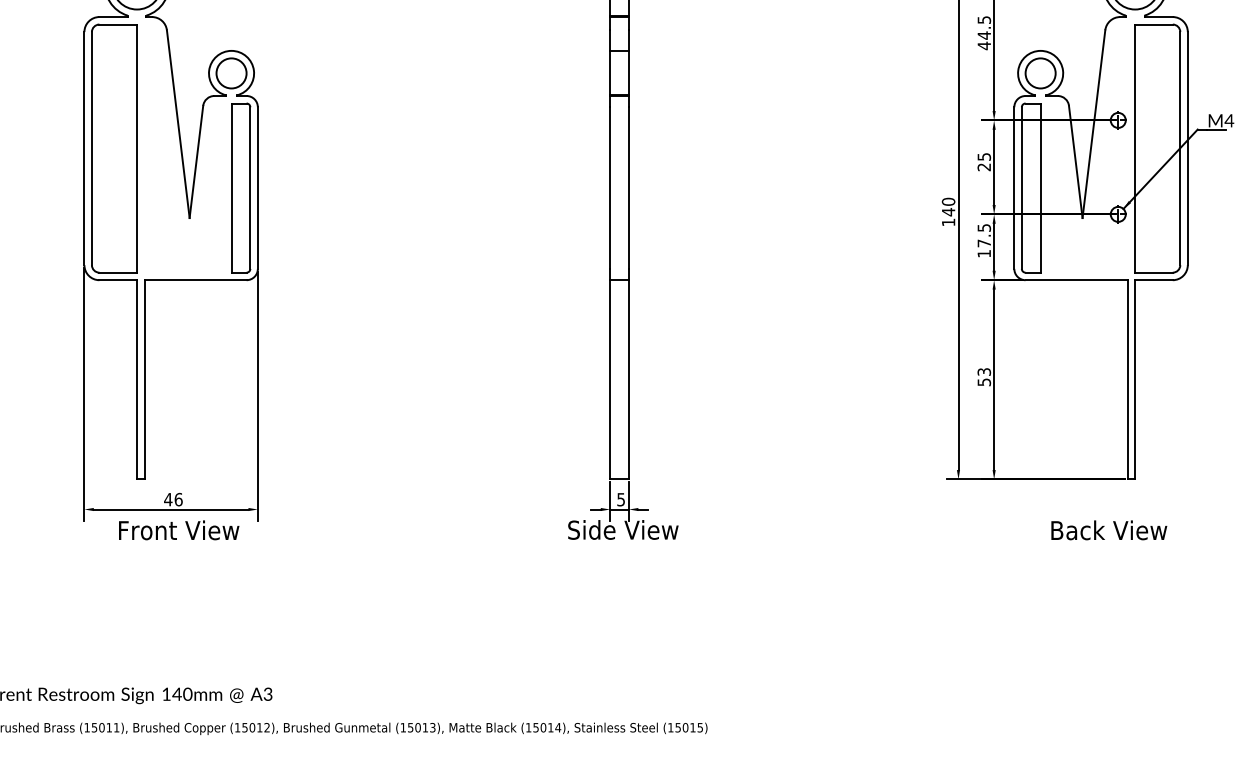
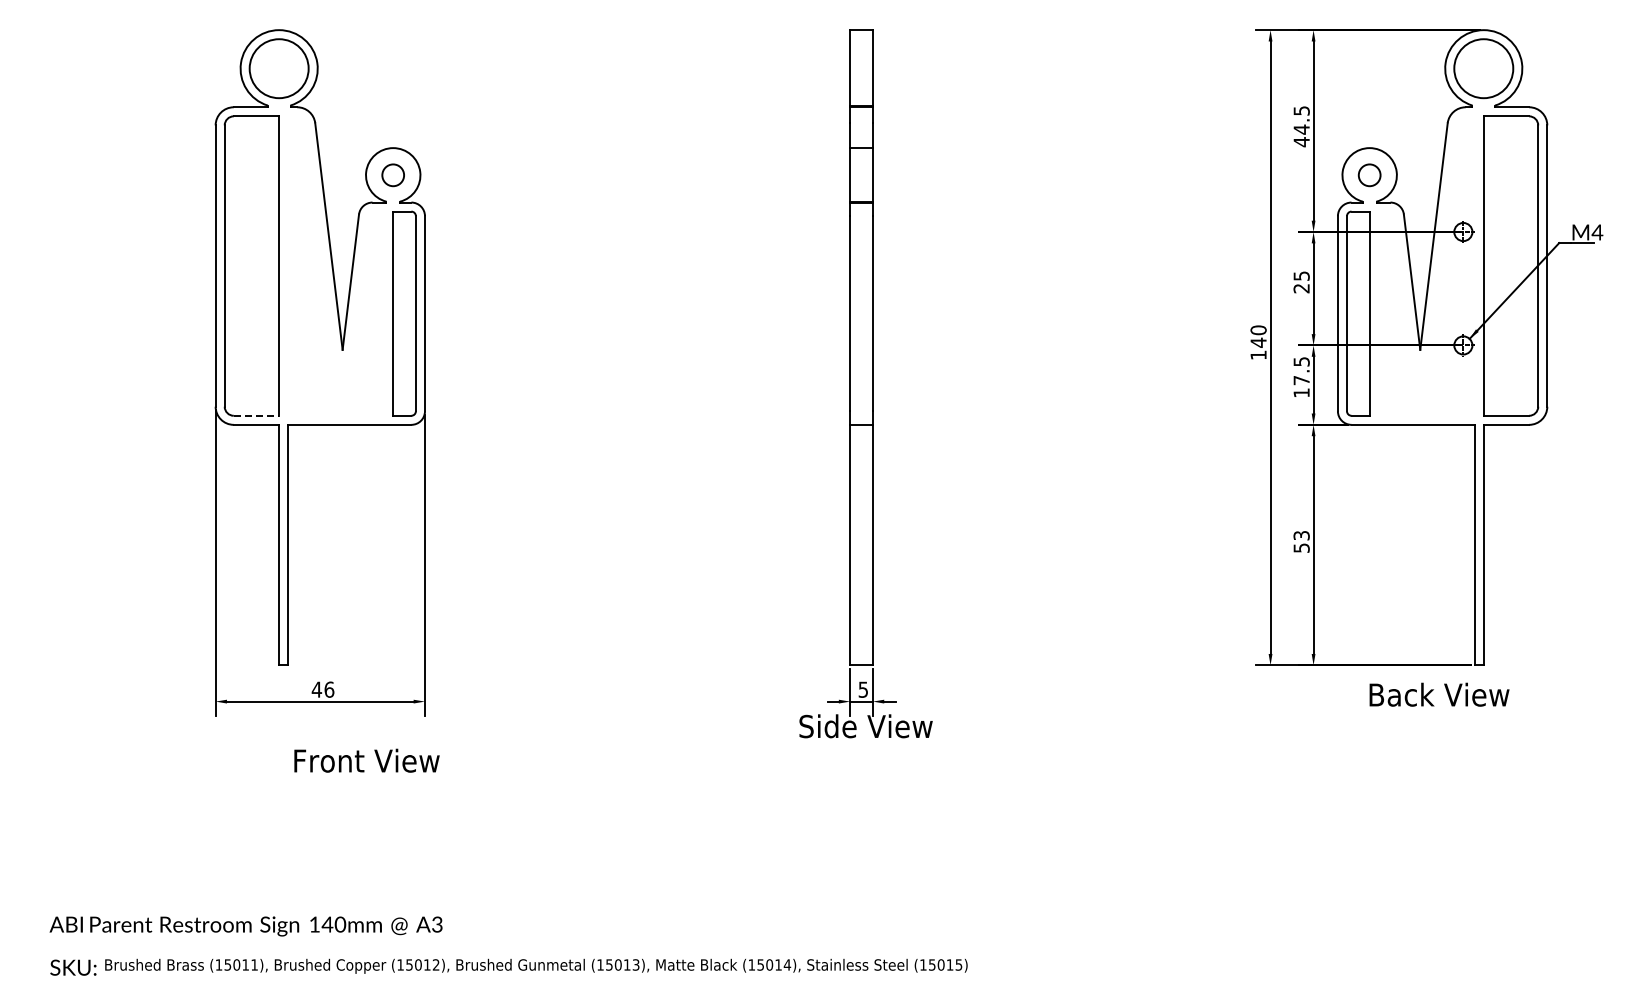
circle: (231, 73) -> (393, 175), size x0.6
circle: (1040, 73) -> (1369, 175), size x0.6
line: (118, 272) -> (256, 415), solid -> dashed
text: (178, 530) -> (366, 760), moved
text: (1109, 530) -> (1439, 694), moved

